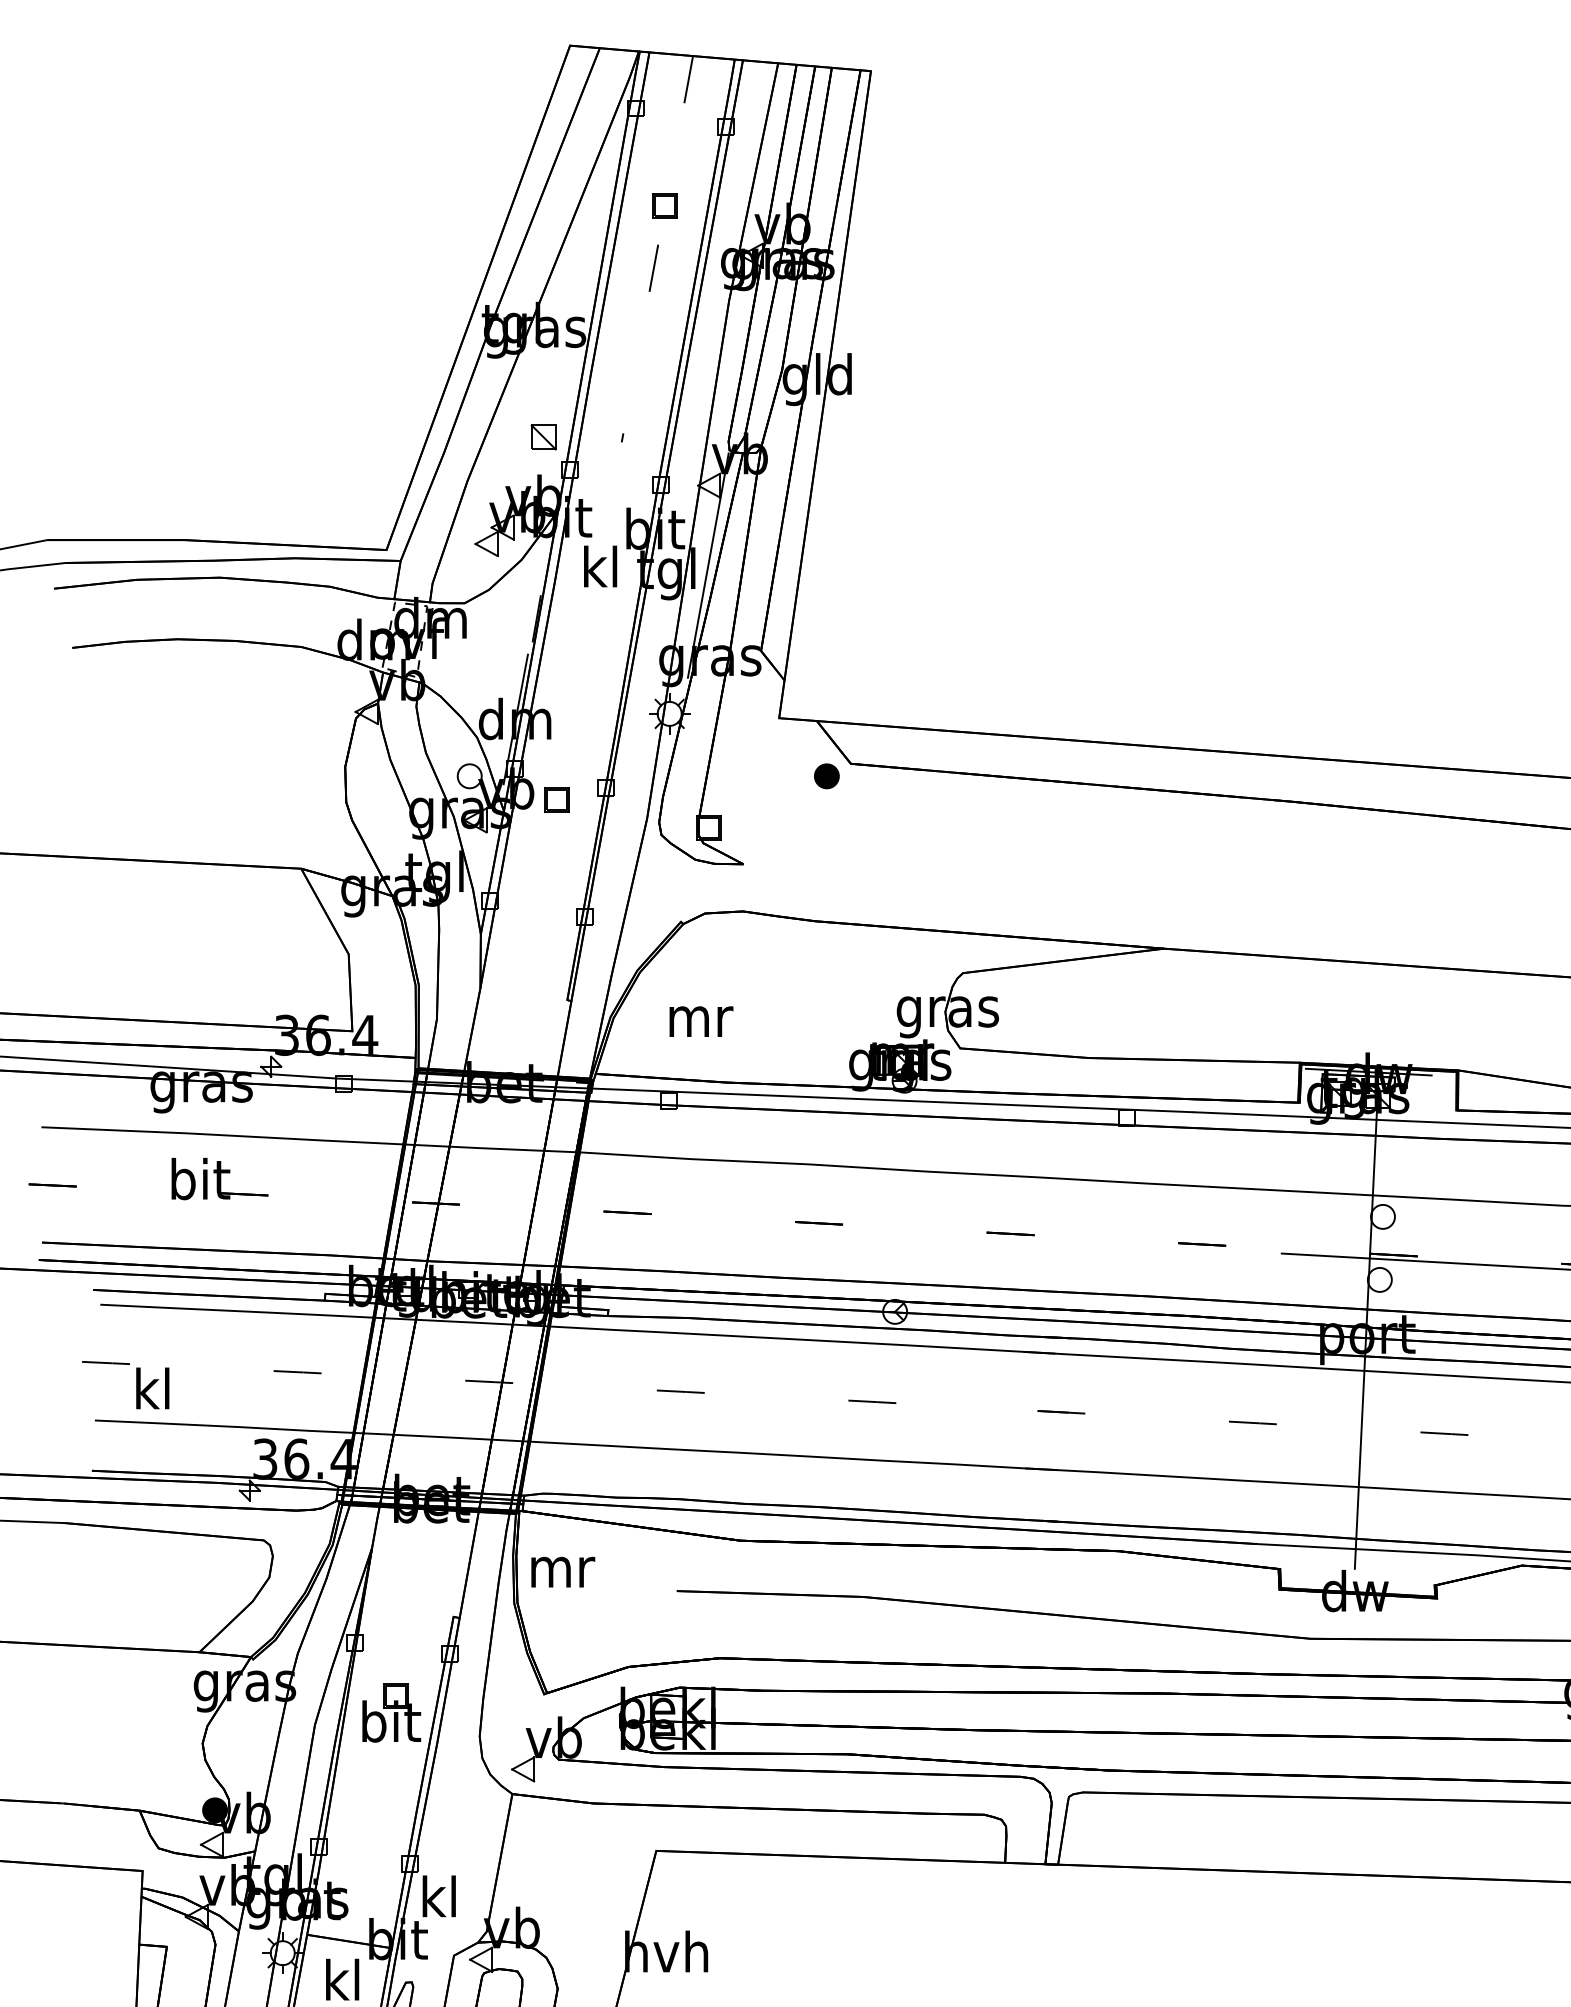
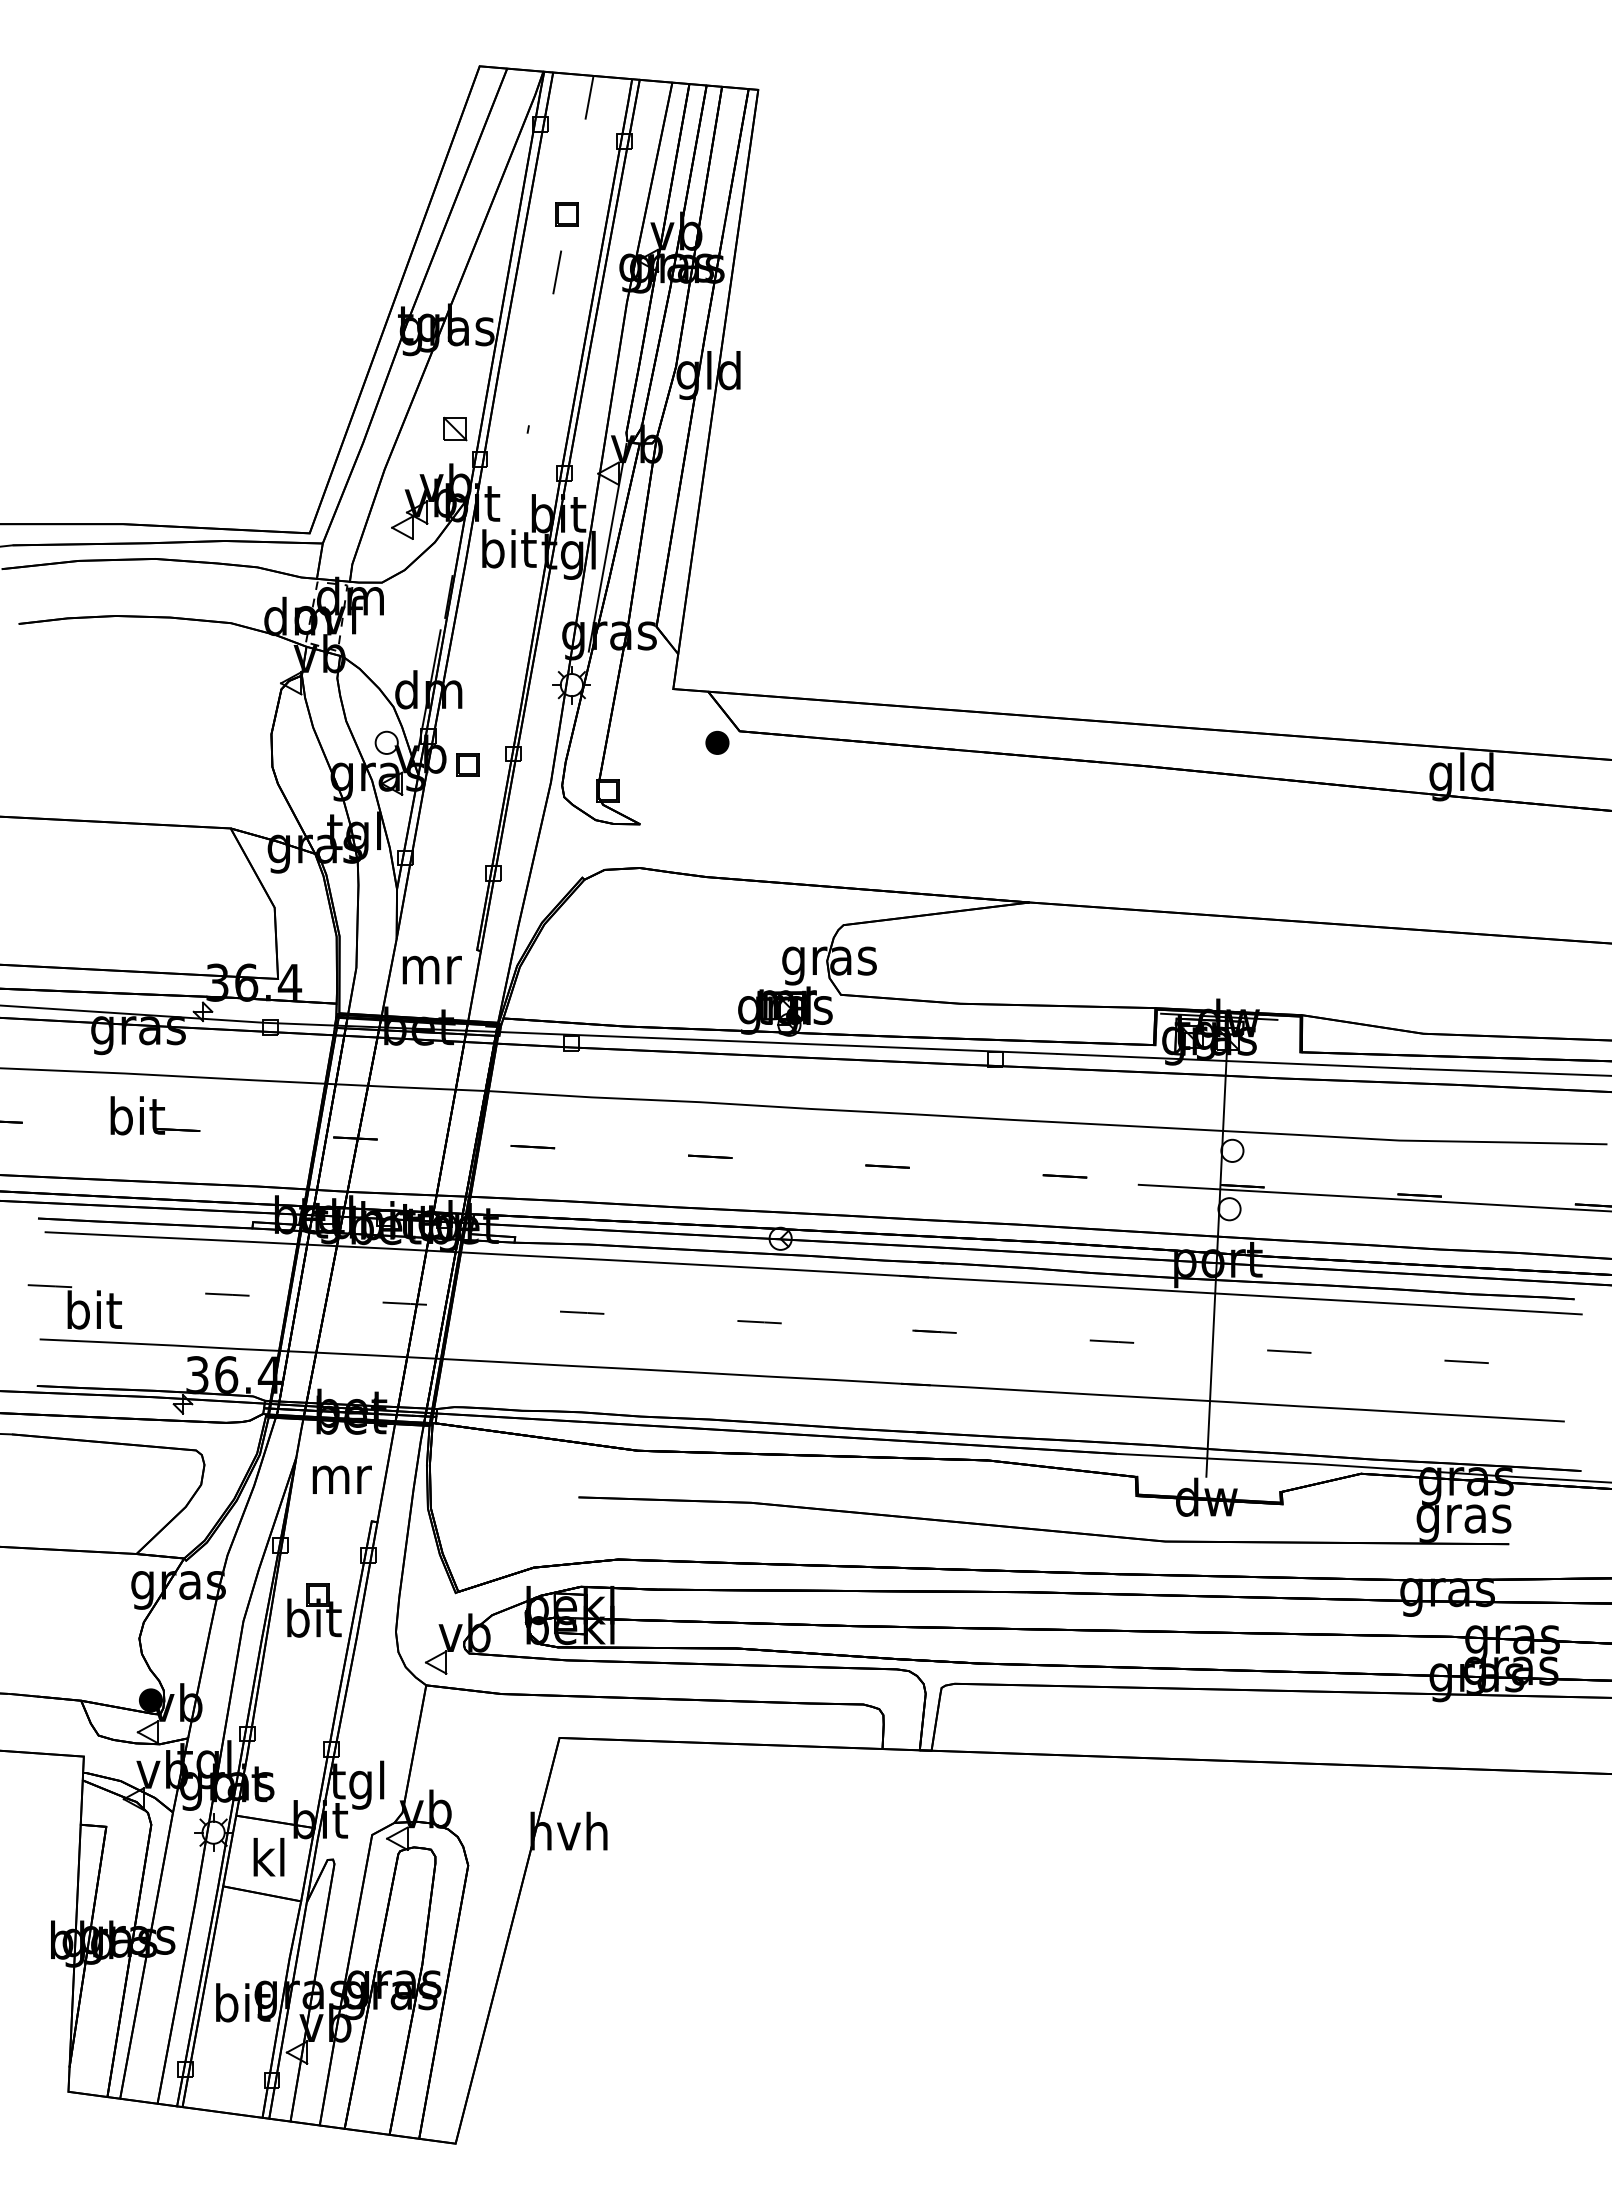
text: (602, 566) -> (509, 548), kl -> bit
text: (700, 1021) -> (431, 969), moved
text: (154, 1388) -> (94, 1309), kl -> bit
text: (562, 1571) -> (341, 1479), moved
text: (438, 1901) -> (357, 1784), kl -> tgl

